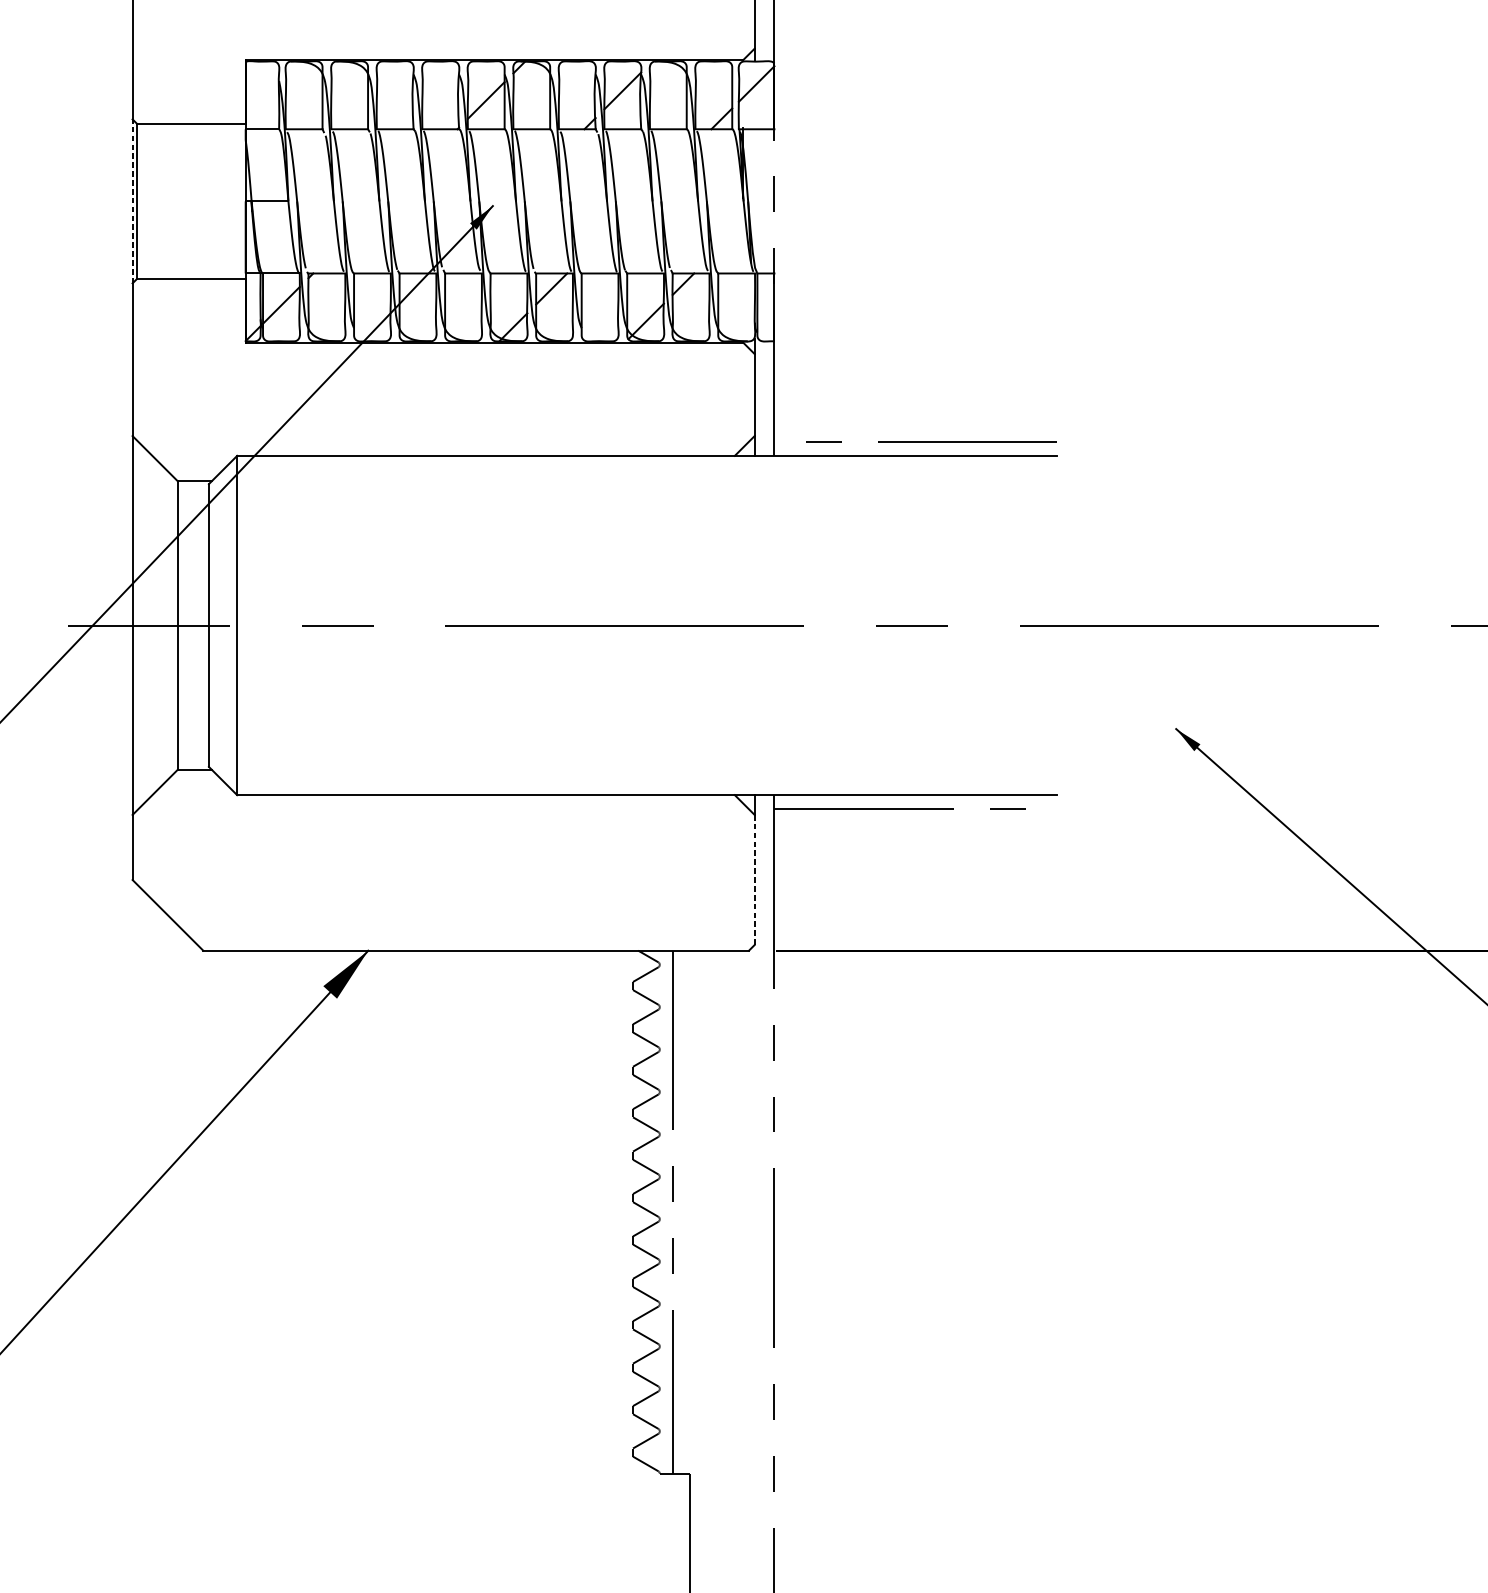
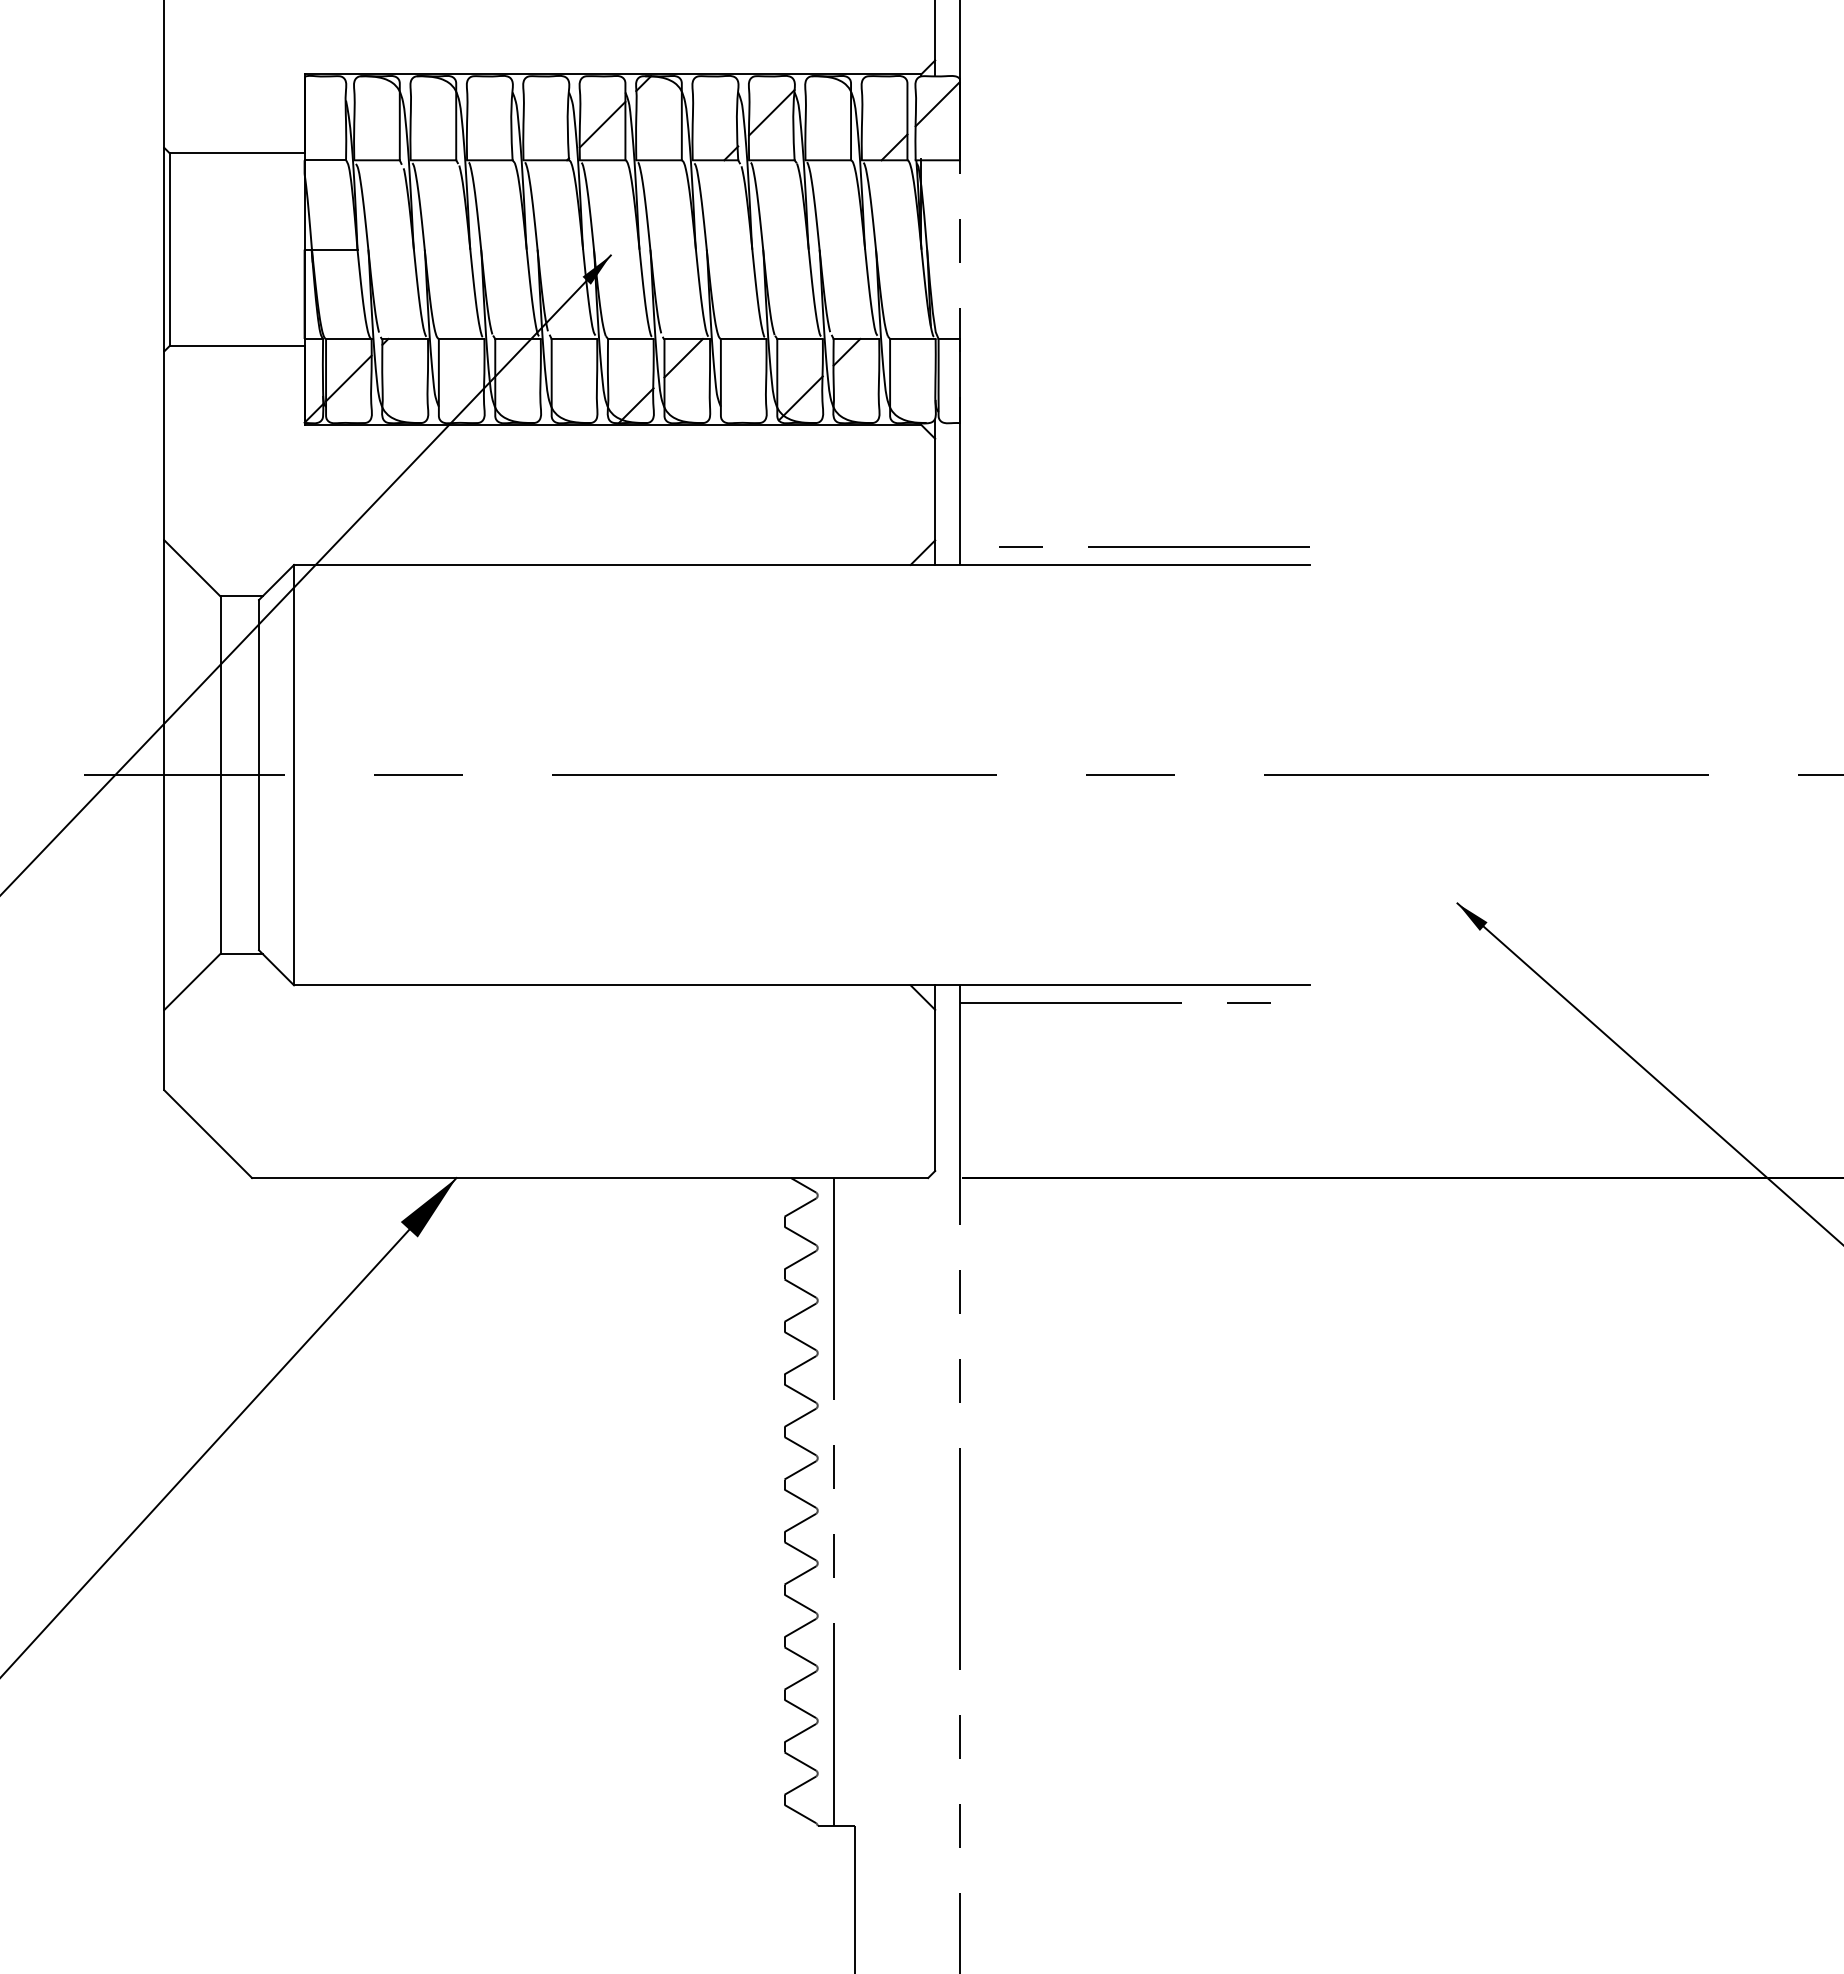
line: (132, 201) -> (164, 249), dashed -> solid
line: (754, 880) -> (935, 1090), dashed -> solid

